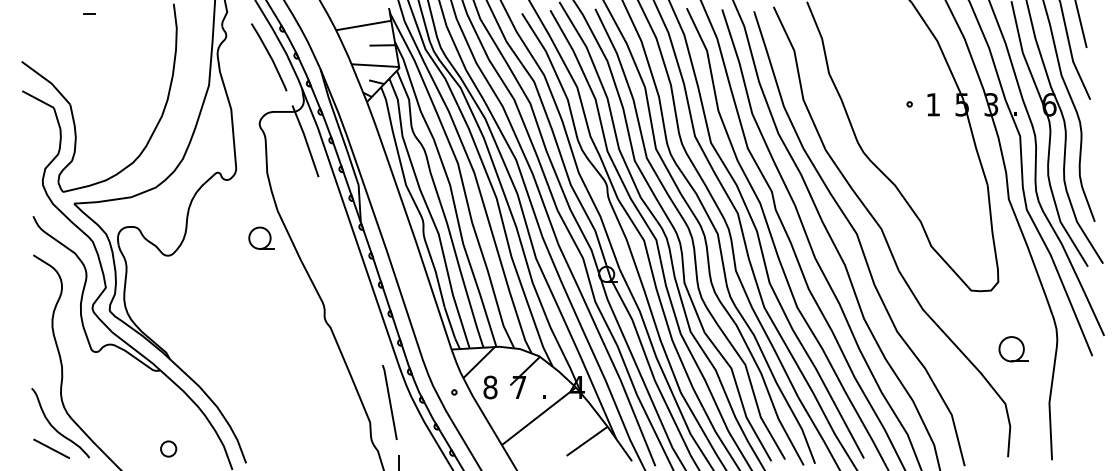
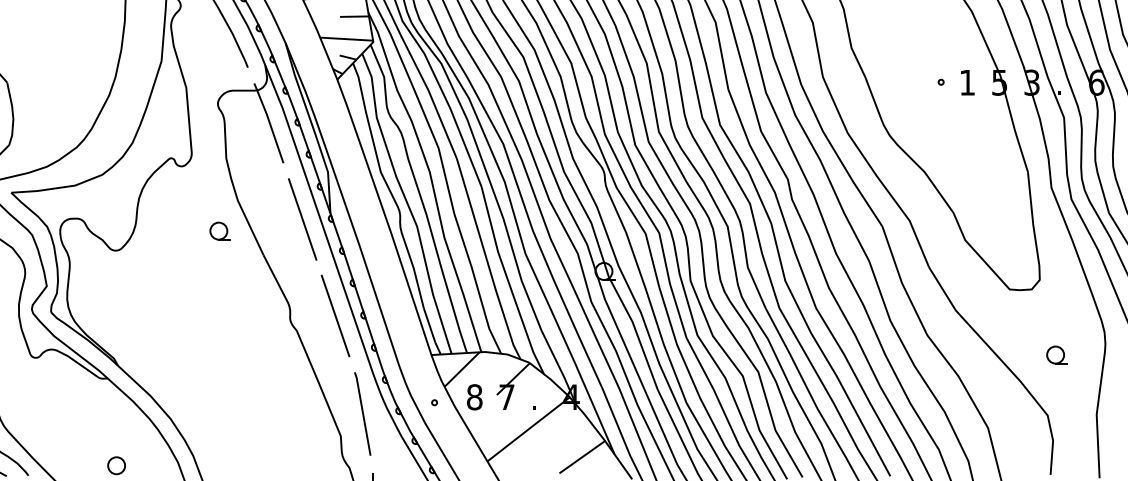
line: (335, 227) -> (302, 219), added
part: (261, 237) -> (219, 230), size x0.71
line: (365, 314) -> (335, 316), added
part: (1013, 349) -> (1056, 355), size x0.62

